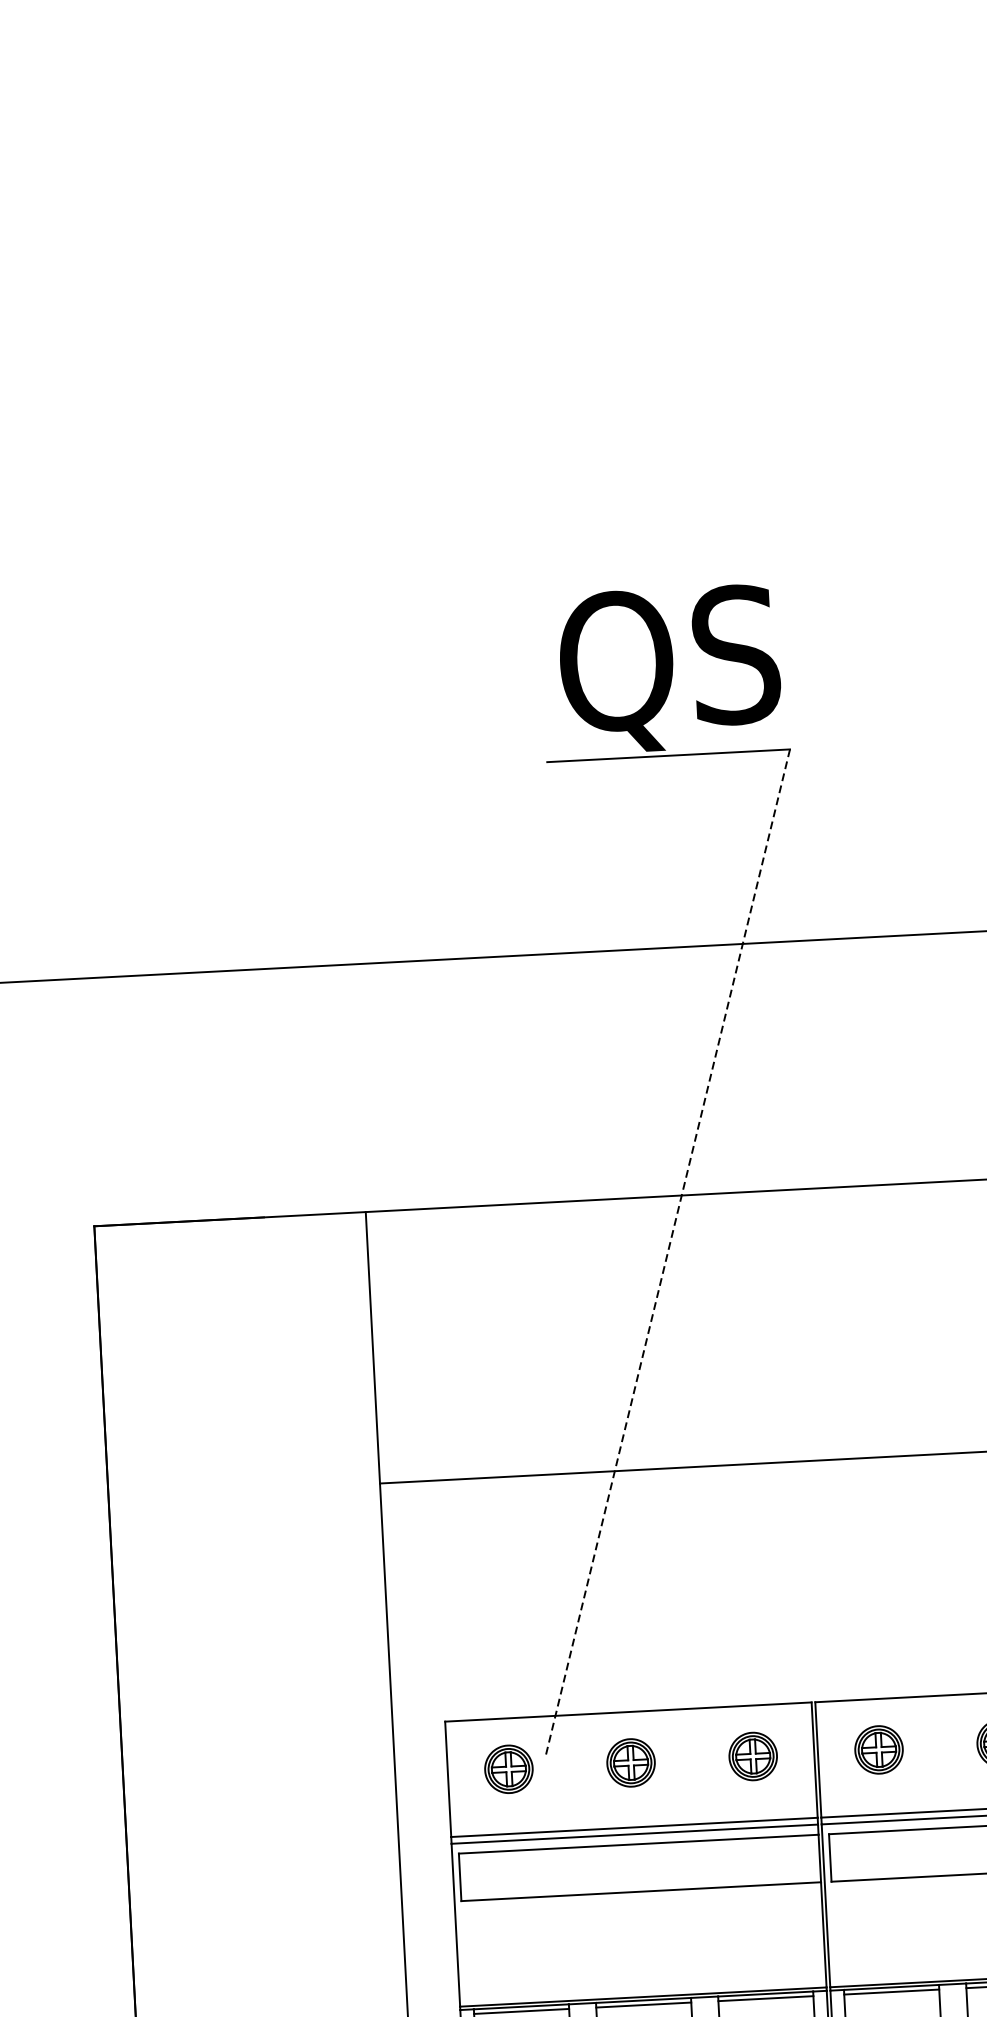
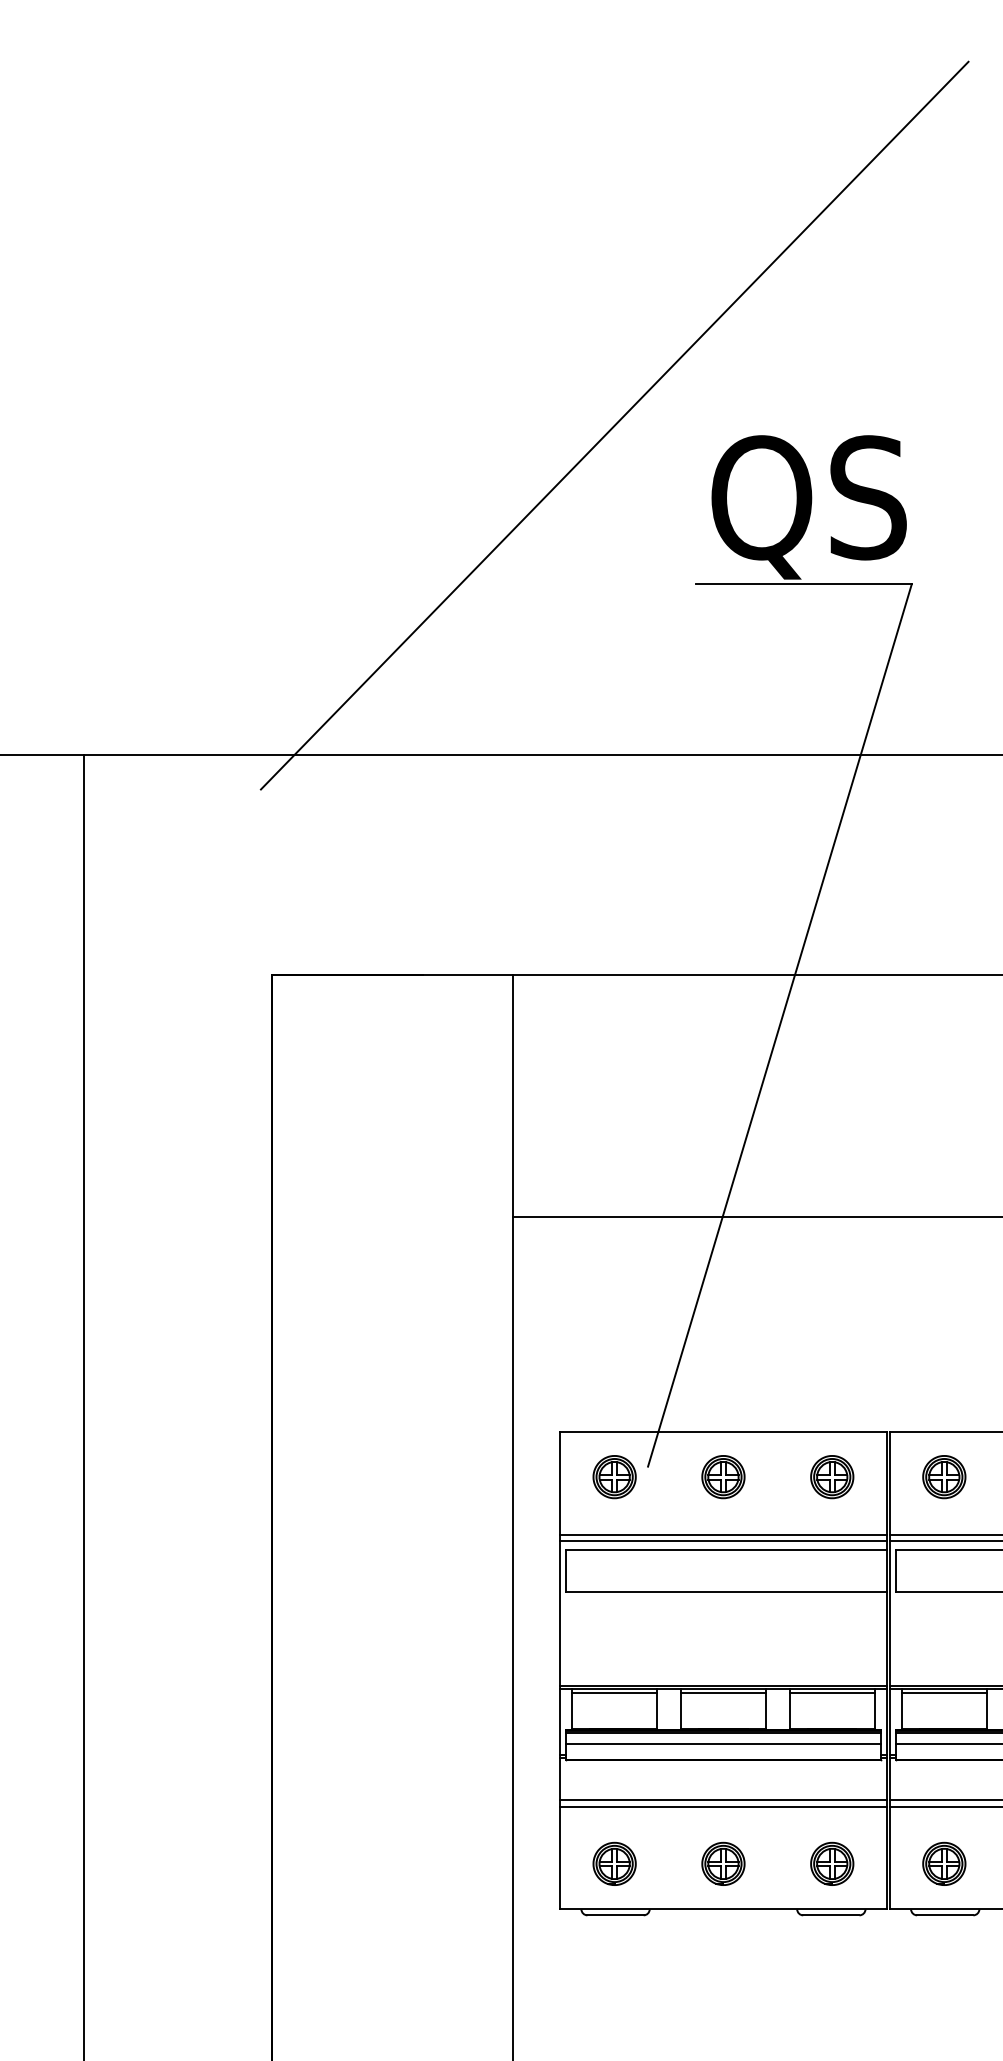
line: (446, 588) -> (614, 425), added
line: (667, 1252) -> (779, 1025), dashed -> solid

